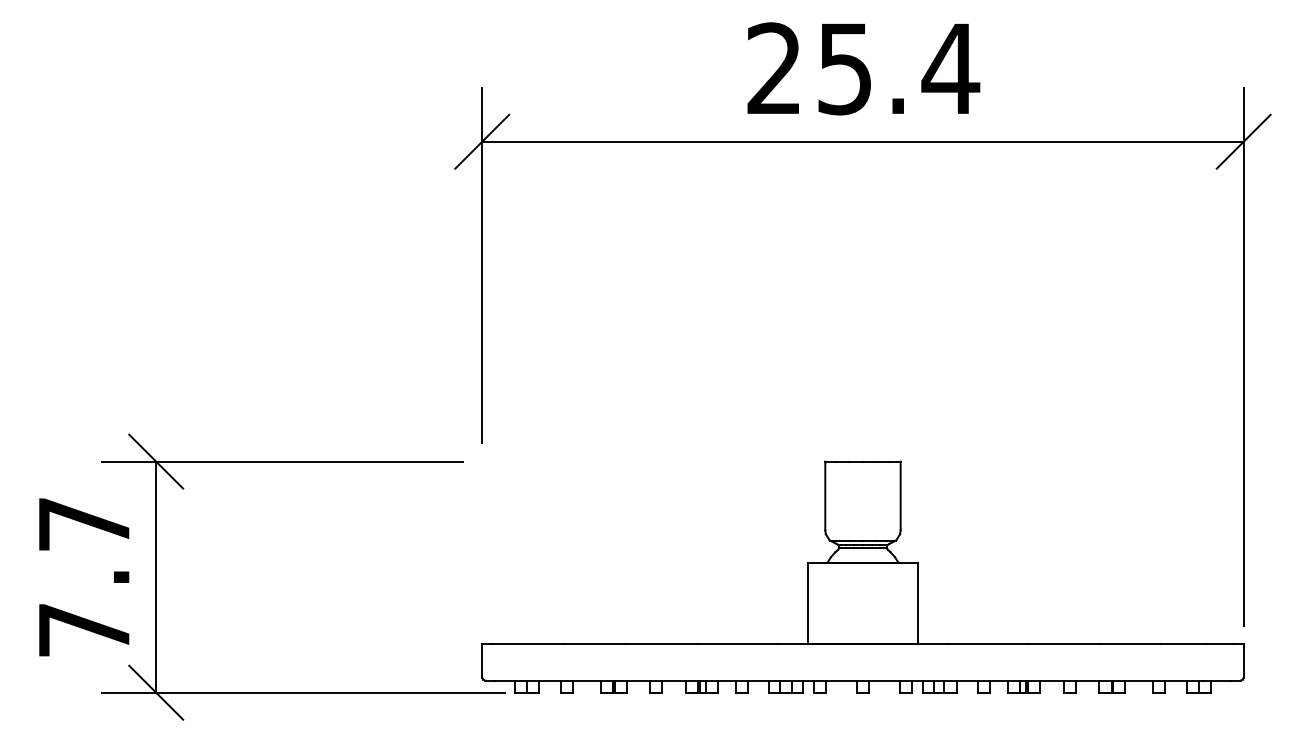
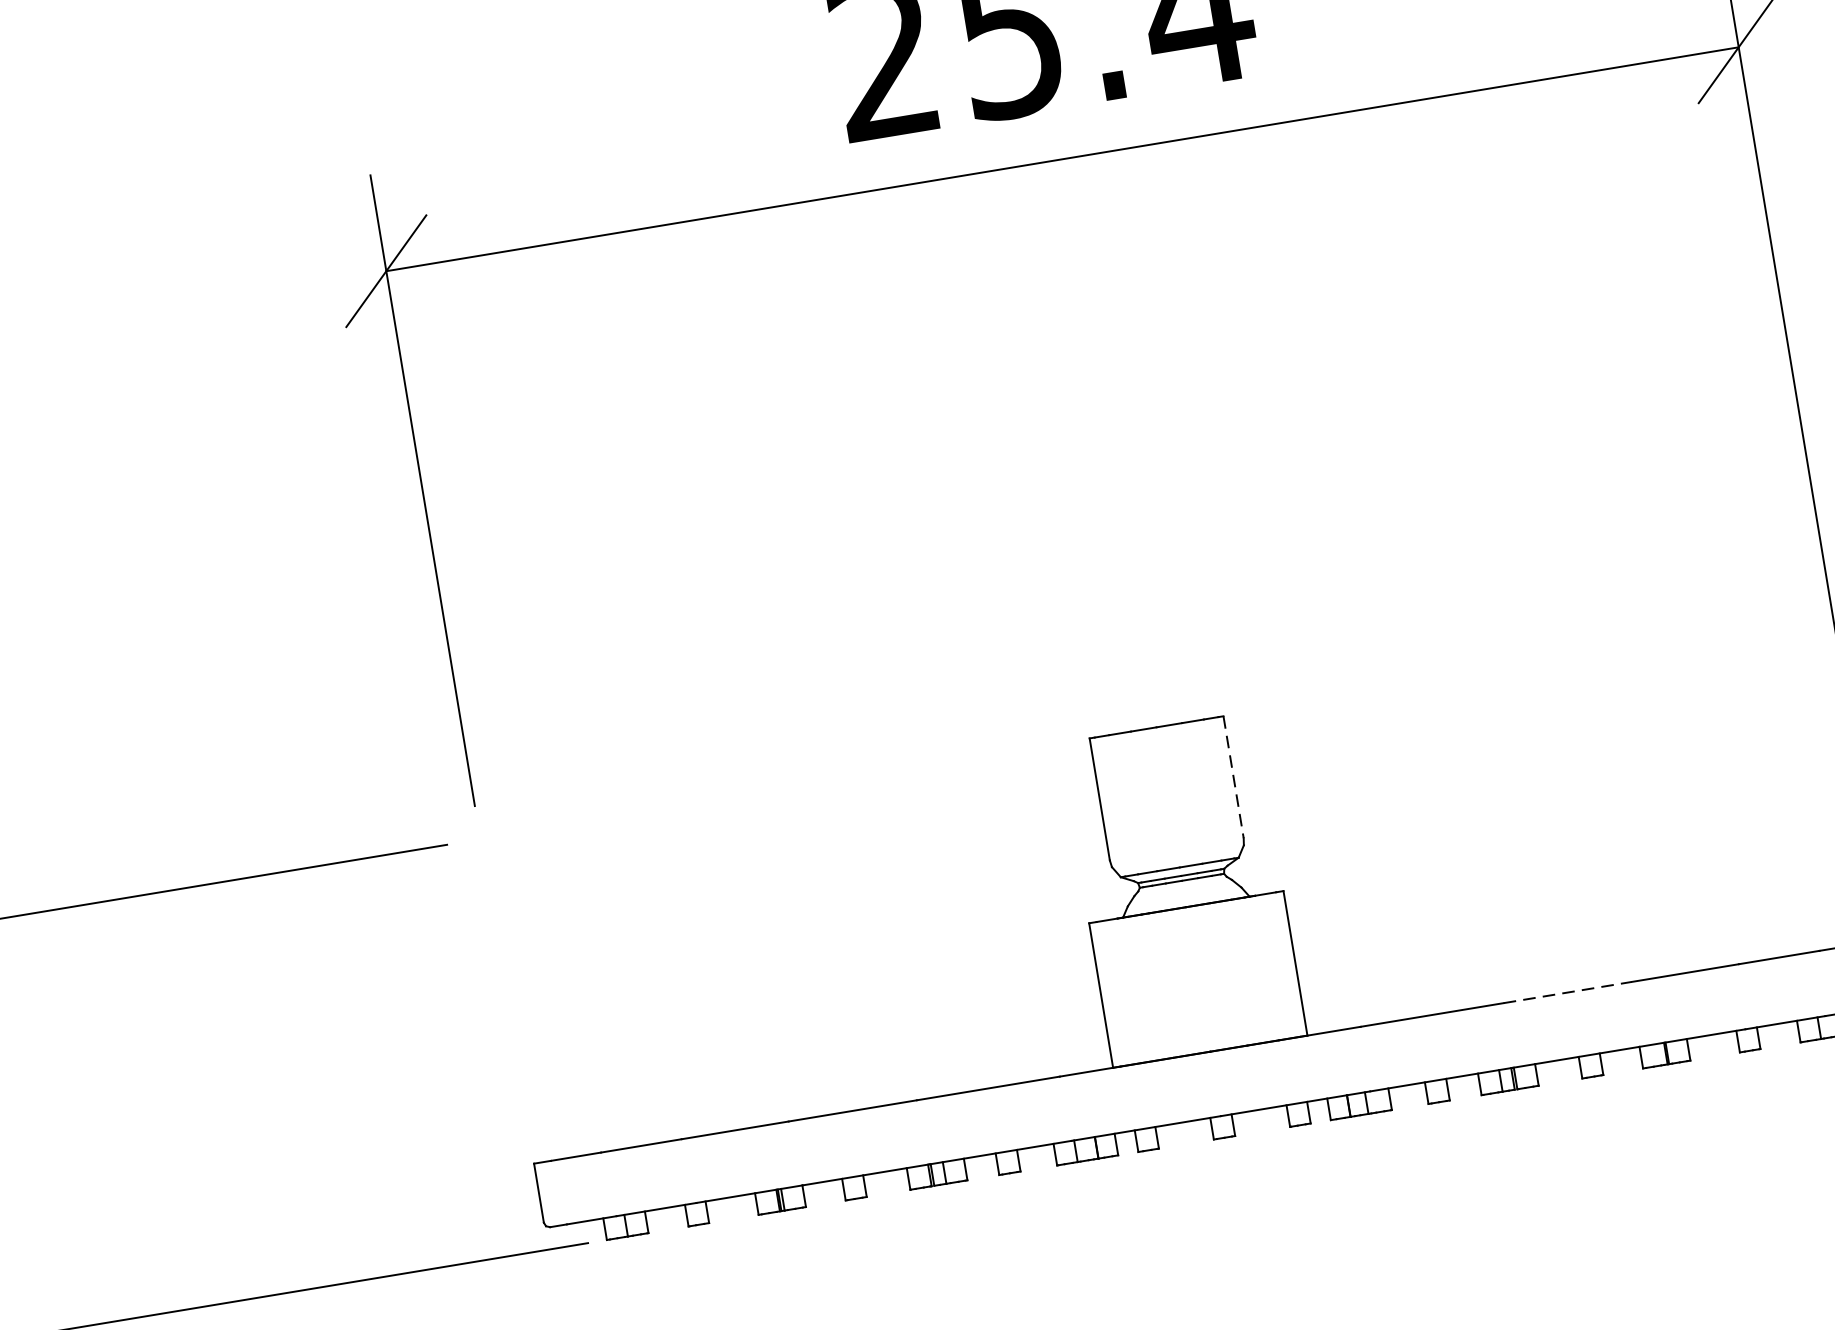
line: (900, 496) -> (1233, 778), solid -> dashed
line: (1064, 644) -> (1568, 992), solid -> dashed

